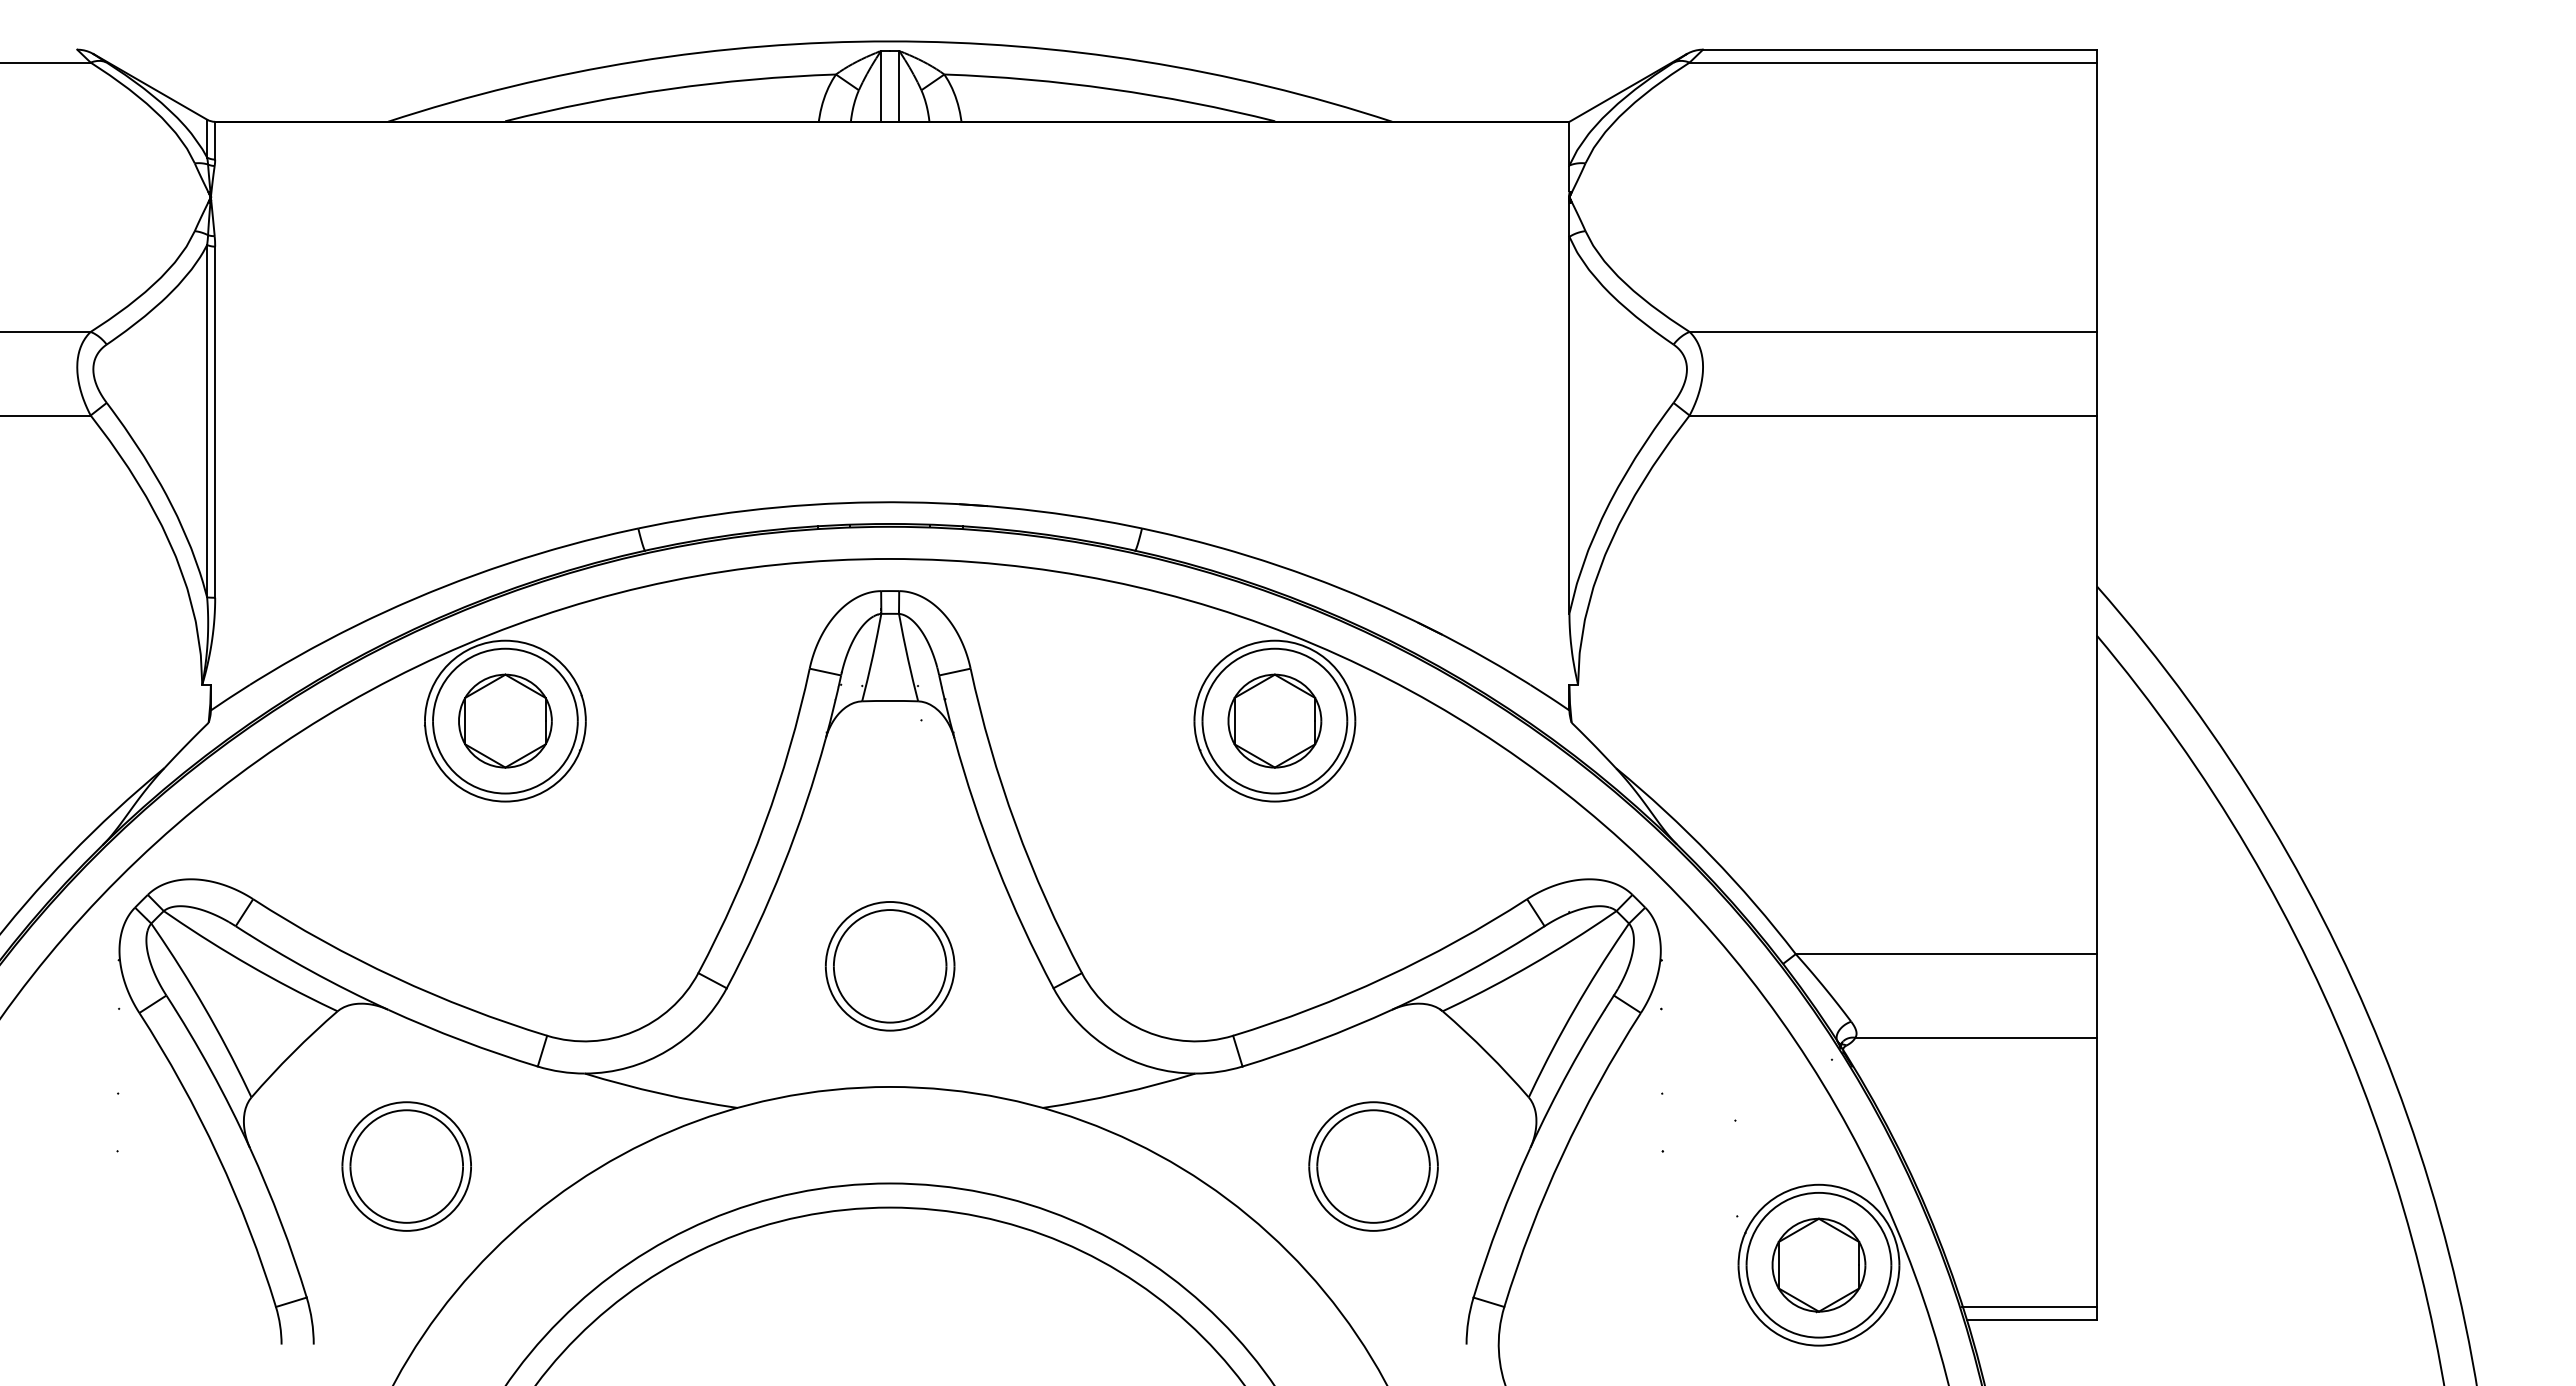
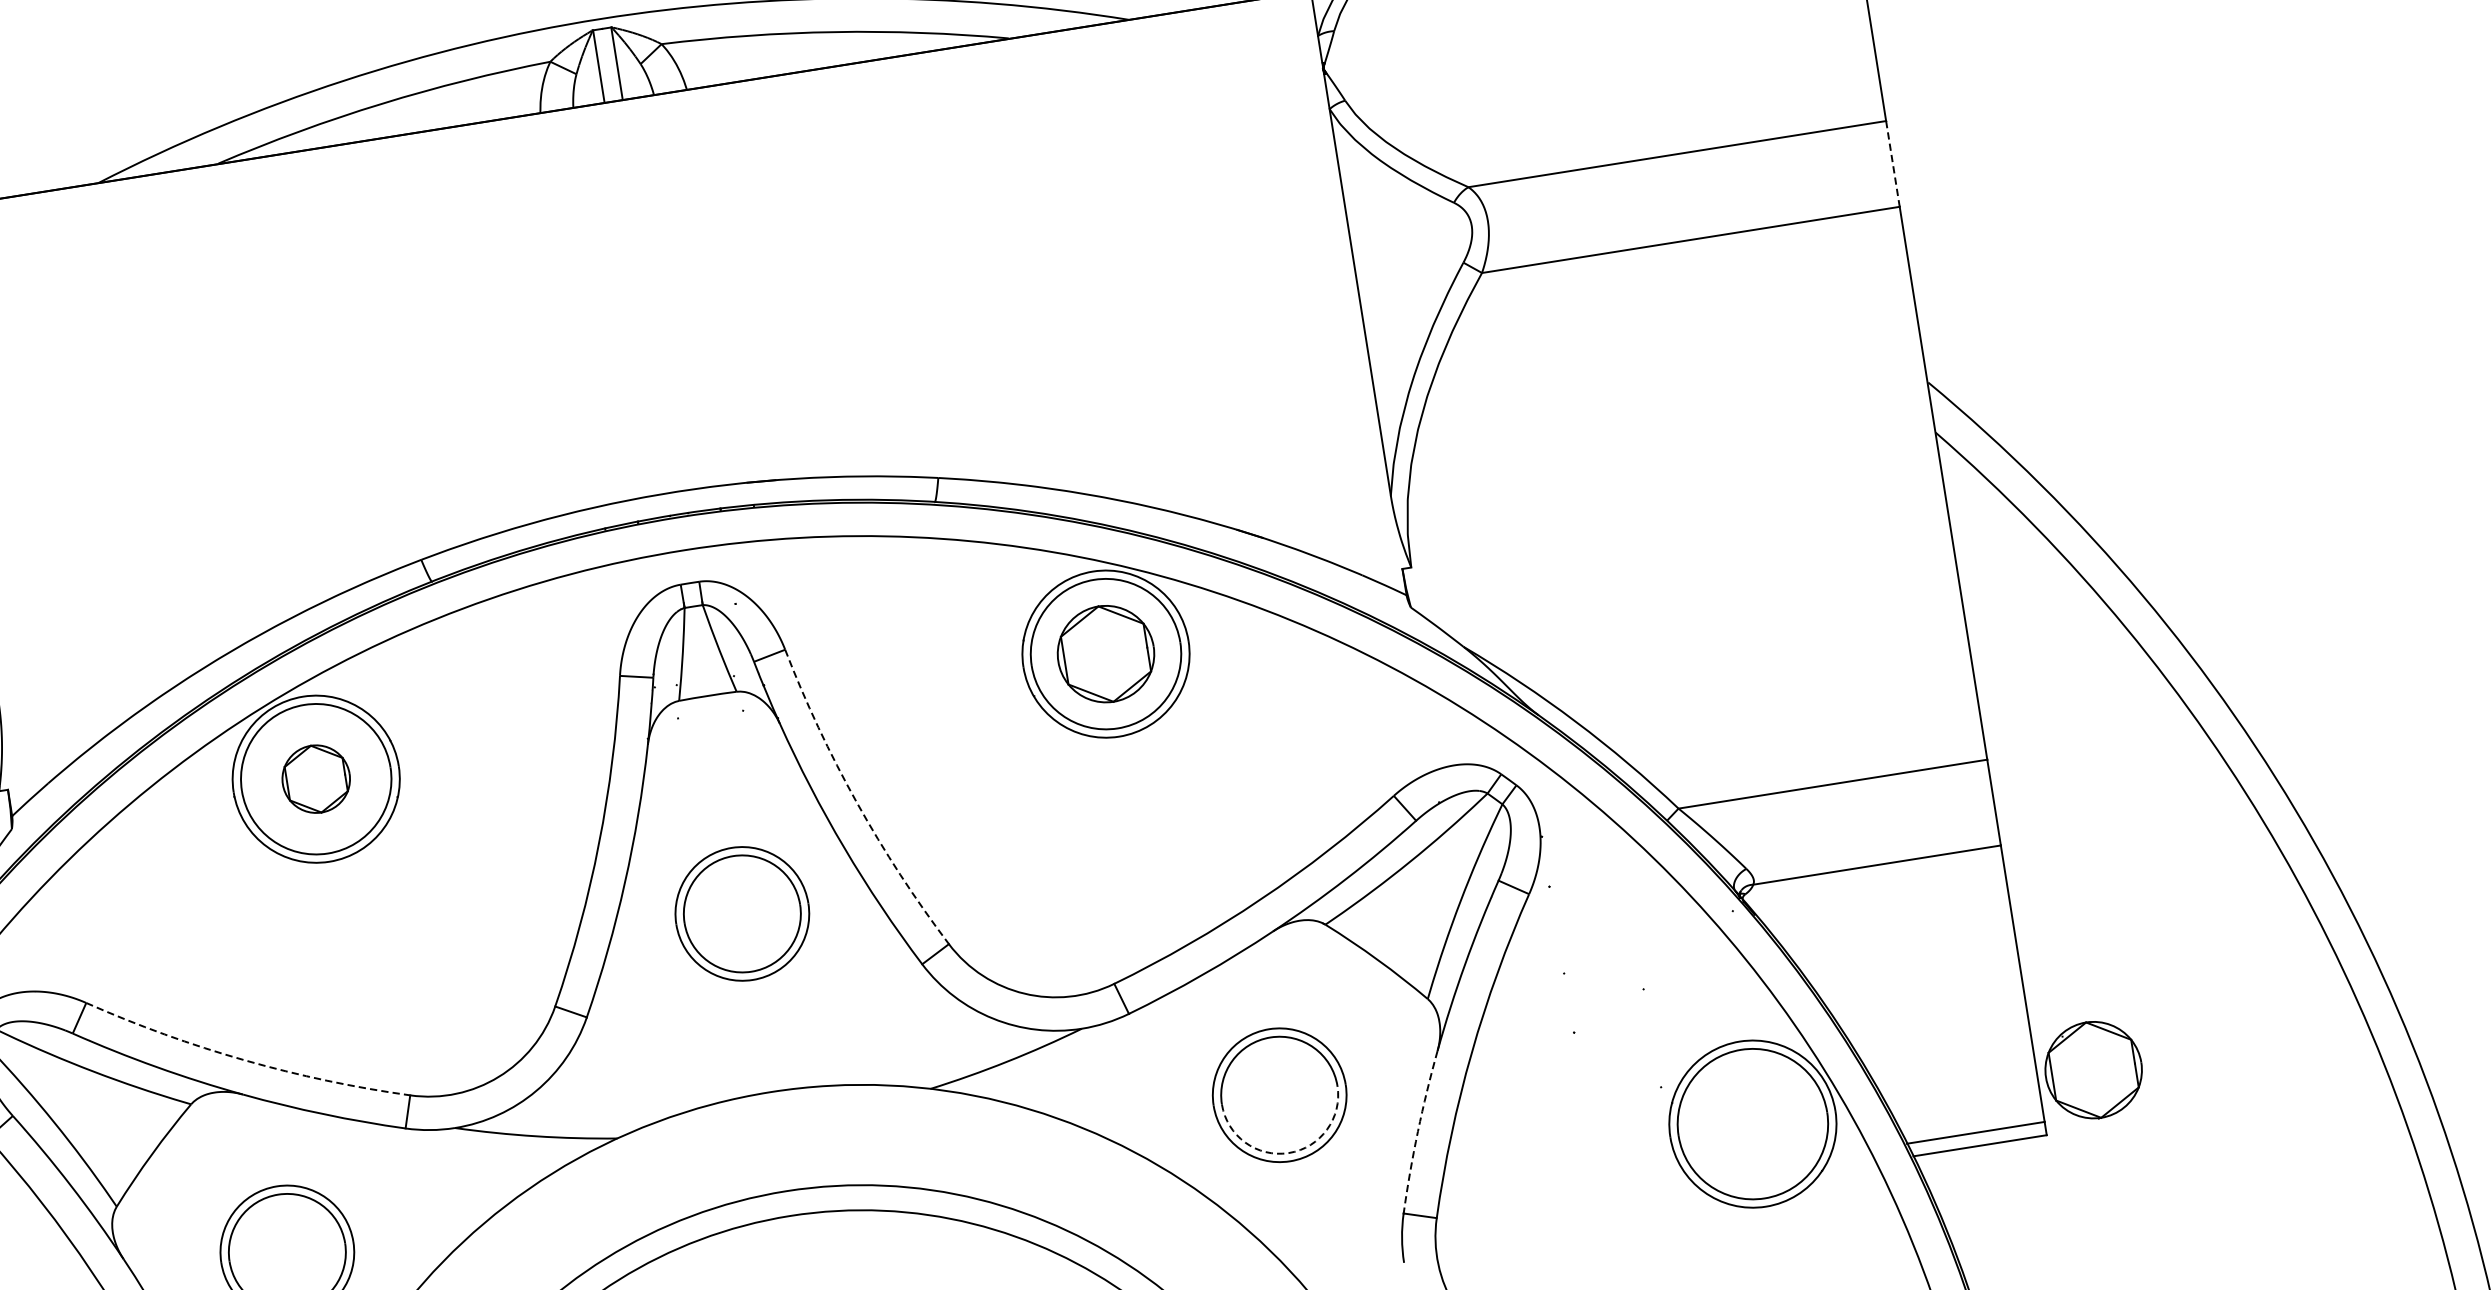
line: (2096, 373) -> (1892, 163), solid -> dashed
part: (505, 720) -> (316, 778), size x0.7
arc: (1015, 824) -> (856, 802), solid -> dashed
part: (889, 966) -> (741, 914), moved
arc: (395, 977) -> (245, 1060), solid -> dashed
arc: (1373, 1222) -> (1288, 1152), solid -> dashed
arc: (1499, 1222) -> (1418, 1132), solid -> dashed
part: (1818, 1265) -> (2093, 1070), moved

